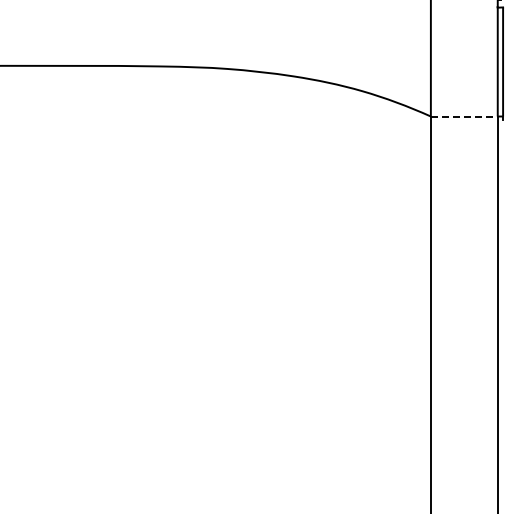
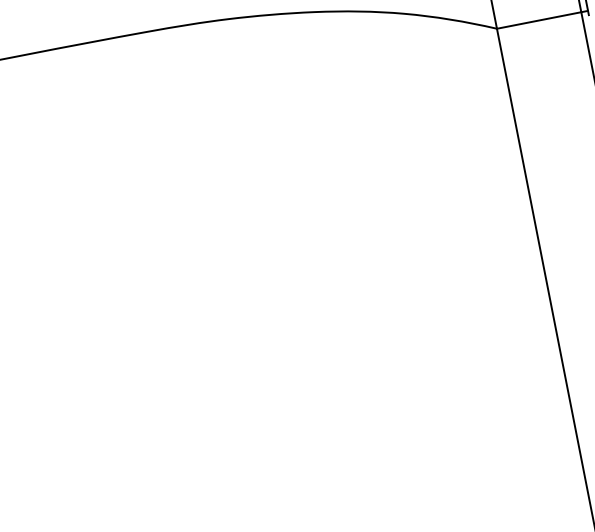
line: (464, 116) -> (539, 20), dashed -> solid

